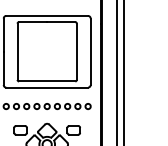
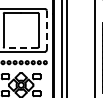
line: (90, 52) -> (46, 30), solid -> dashed
line: (47, 80) -> (21, 47), solid -> dashed

